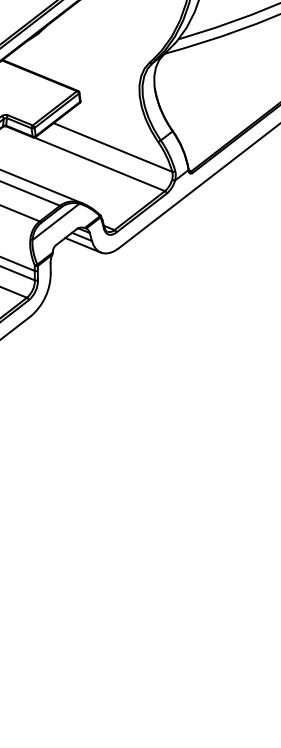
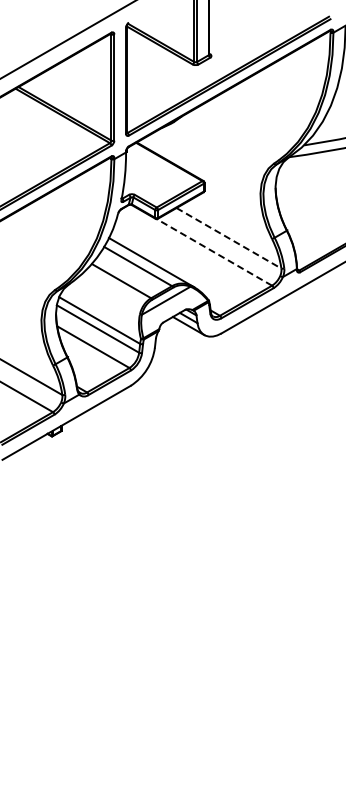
line: (112, 147) -> (228, 238), solid -> dashed
line: (99, 164) -> (214, 252), solid -> dashed

